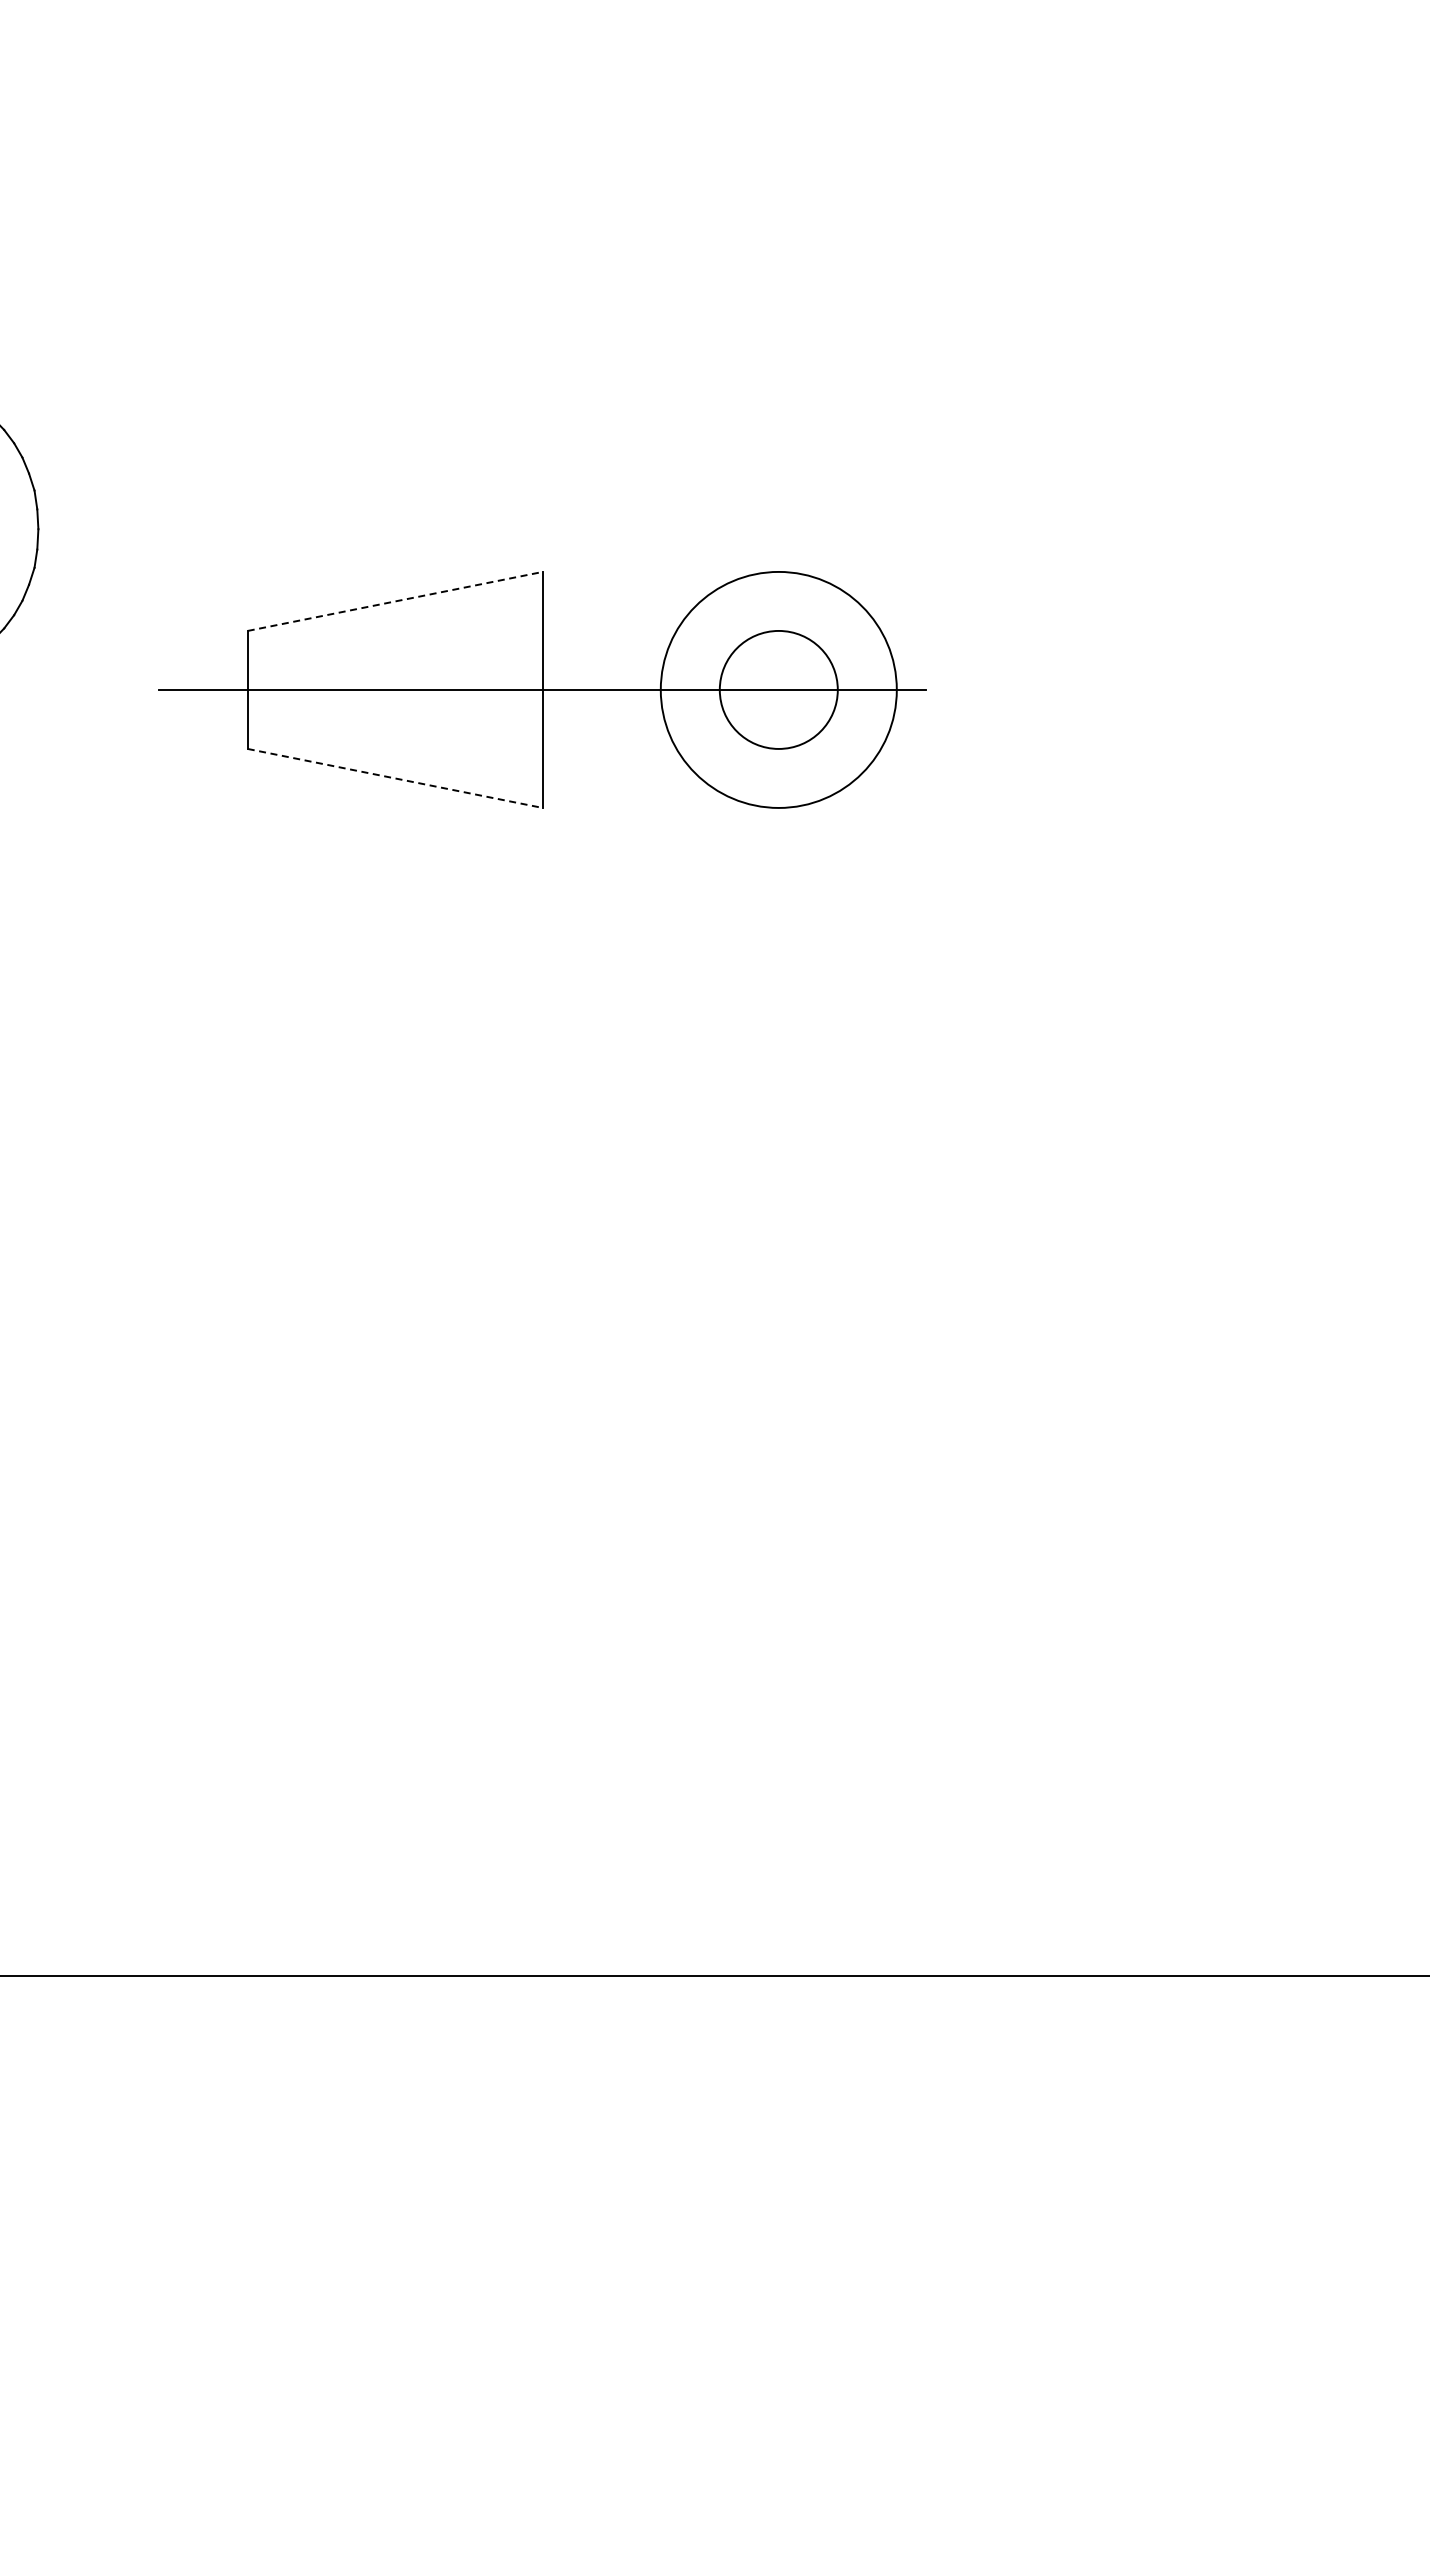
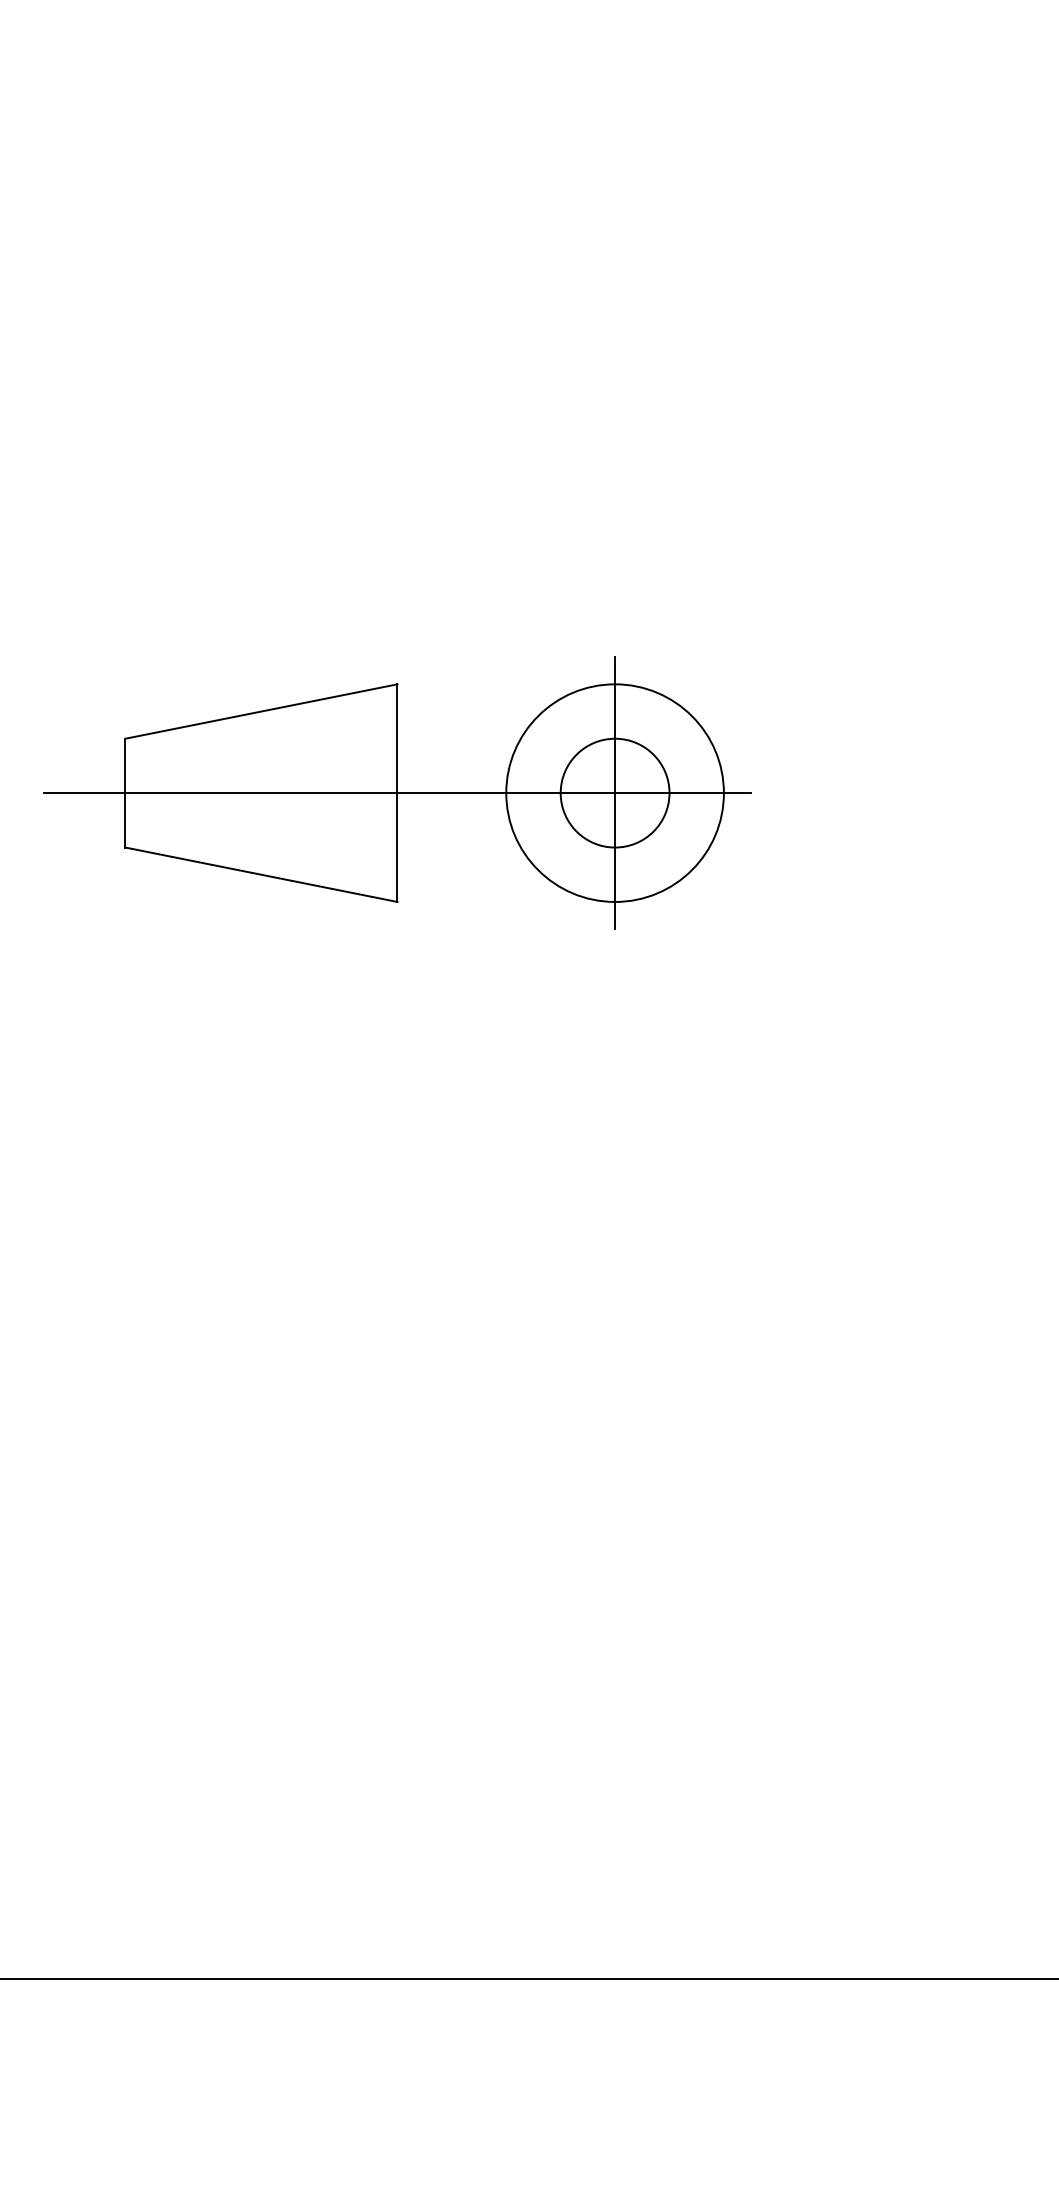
line: (395, 601) -> (261, 711), dashed -> solid
line: (778, 689) -> (614, 792), added
line: (395, 778) -> (261, 874), dashed -> solid

